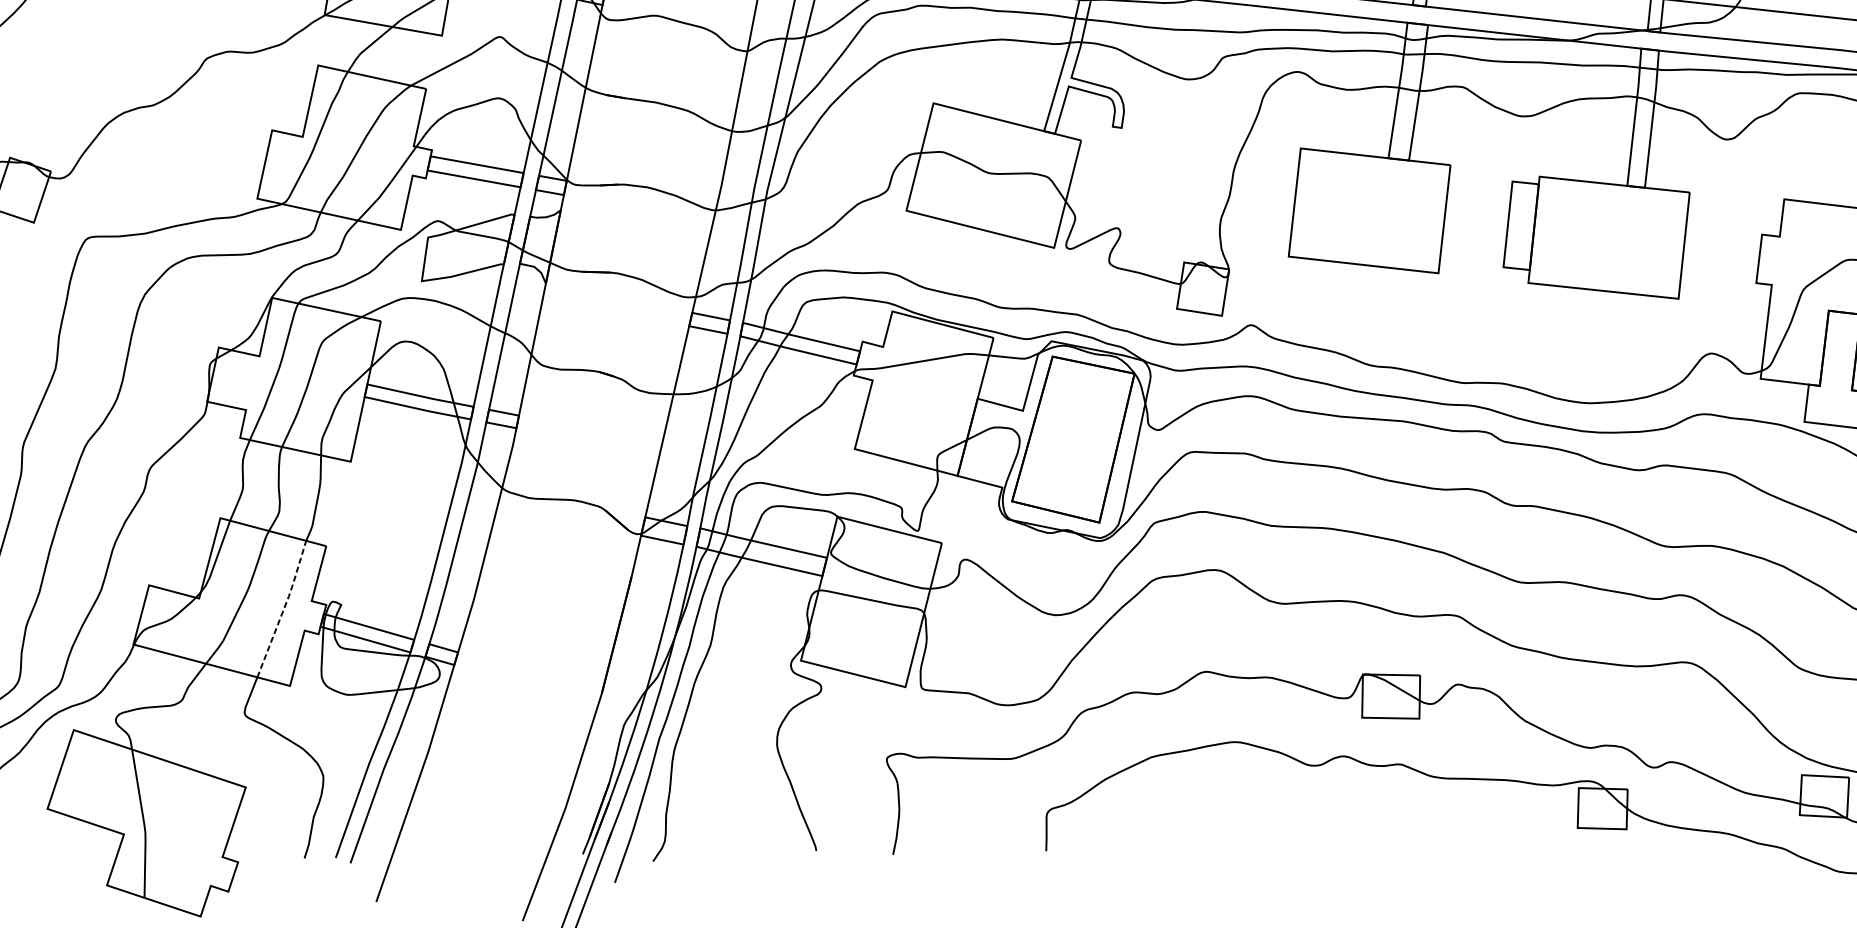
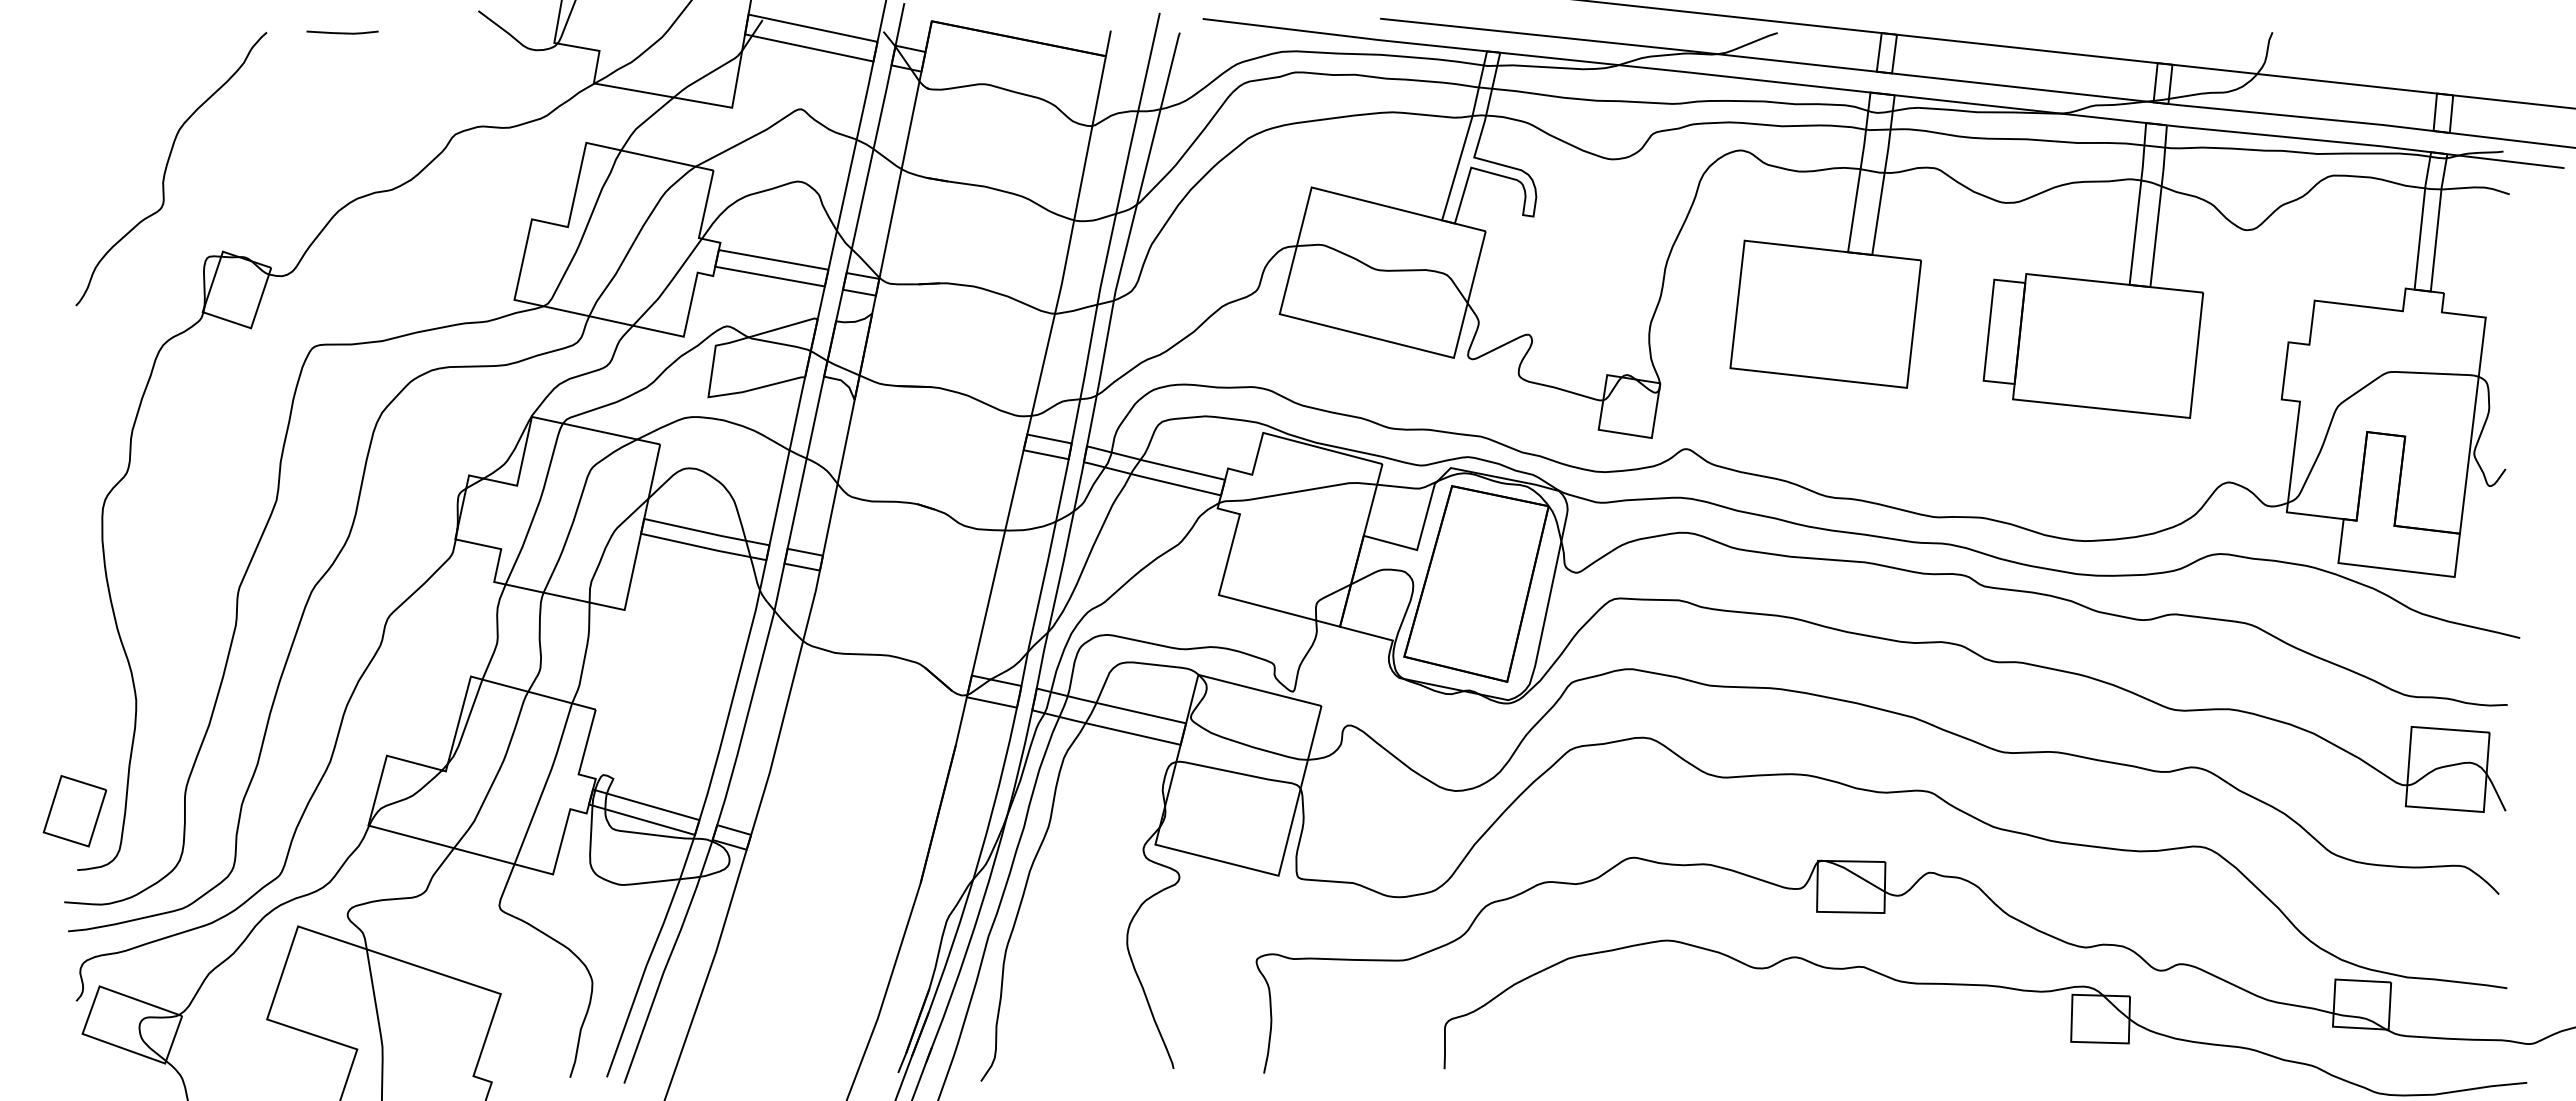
line: (284, 608) -> (546, 783), dashed -> solid

